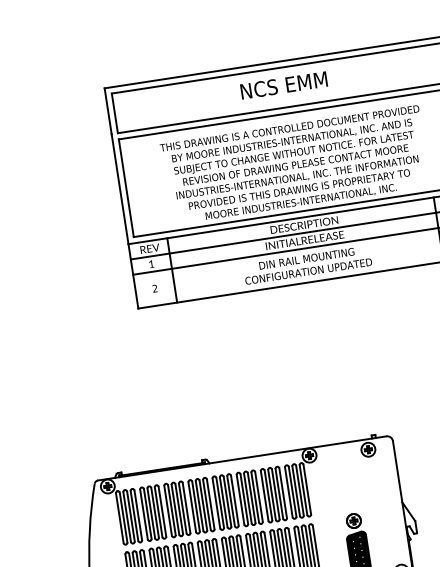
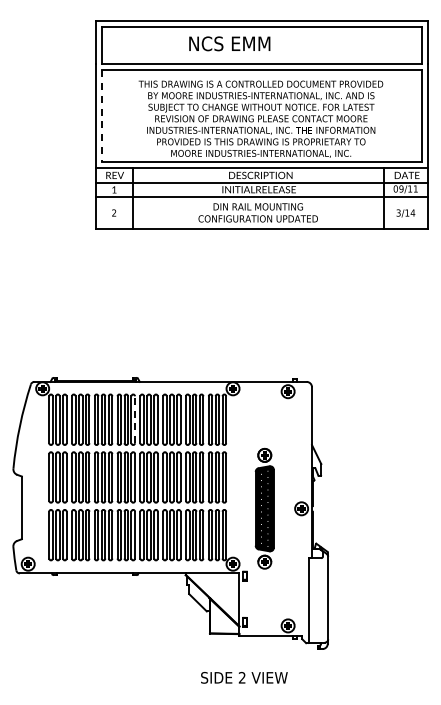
text: (283, 85) -> (229, 43), moved
line: (126, 188) -> (101, 116), solid -> dashed
line: (211, 503) -> (135, 419), solid -> dashed

